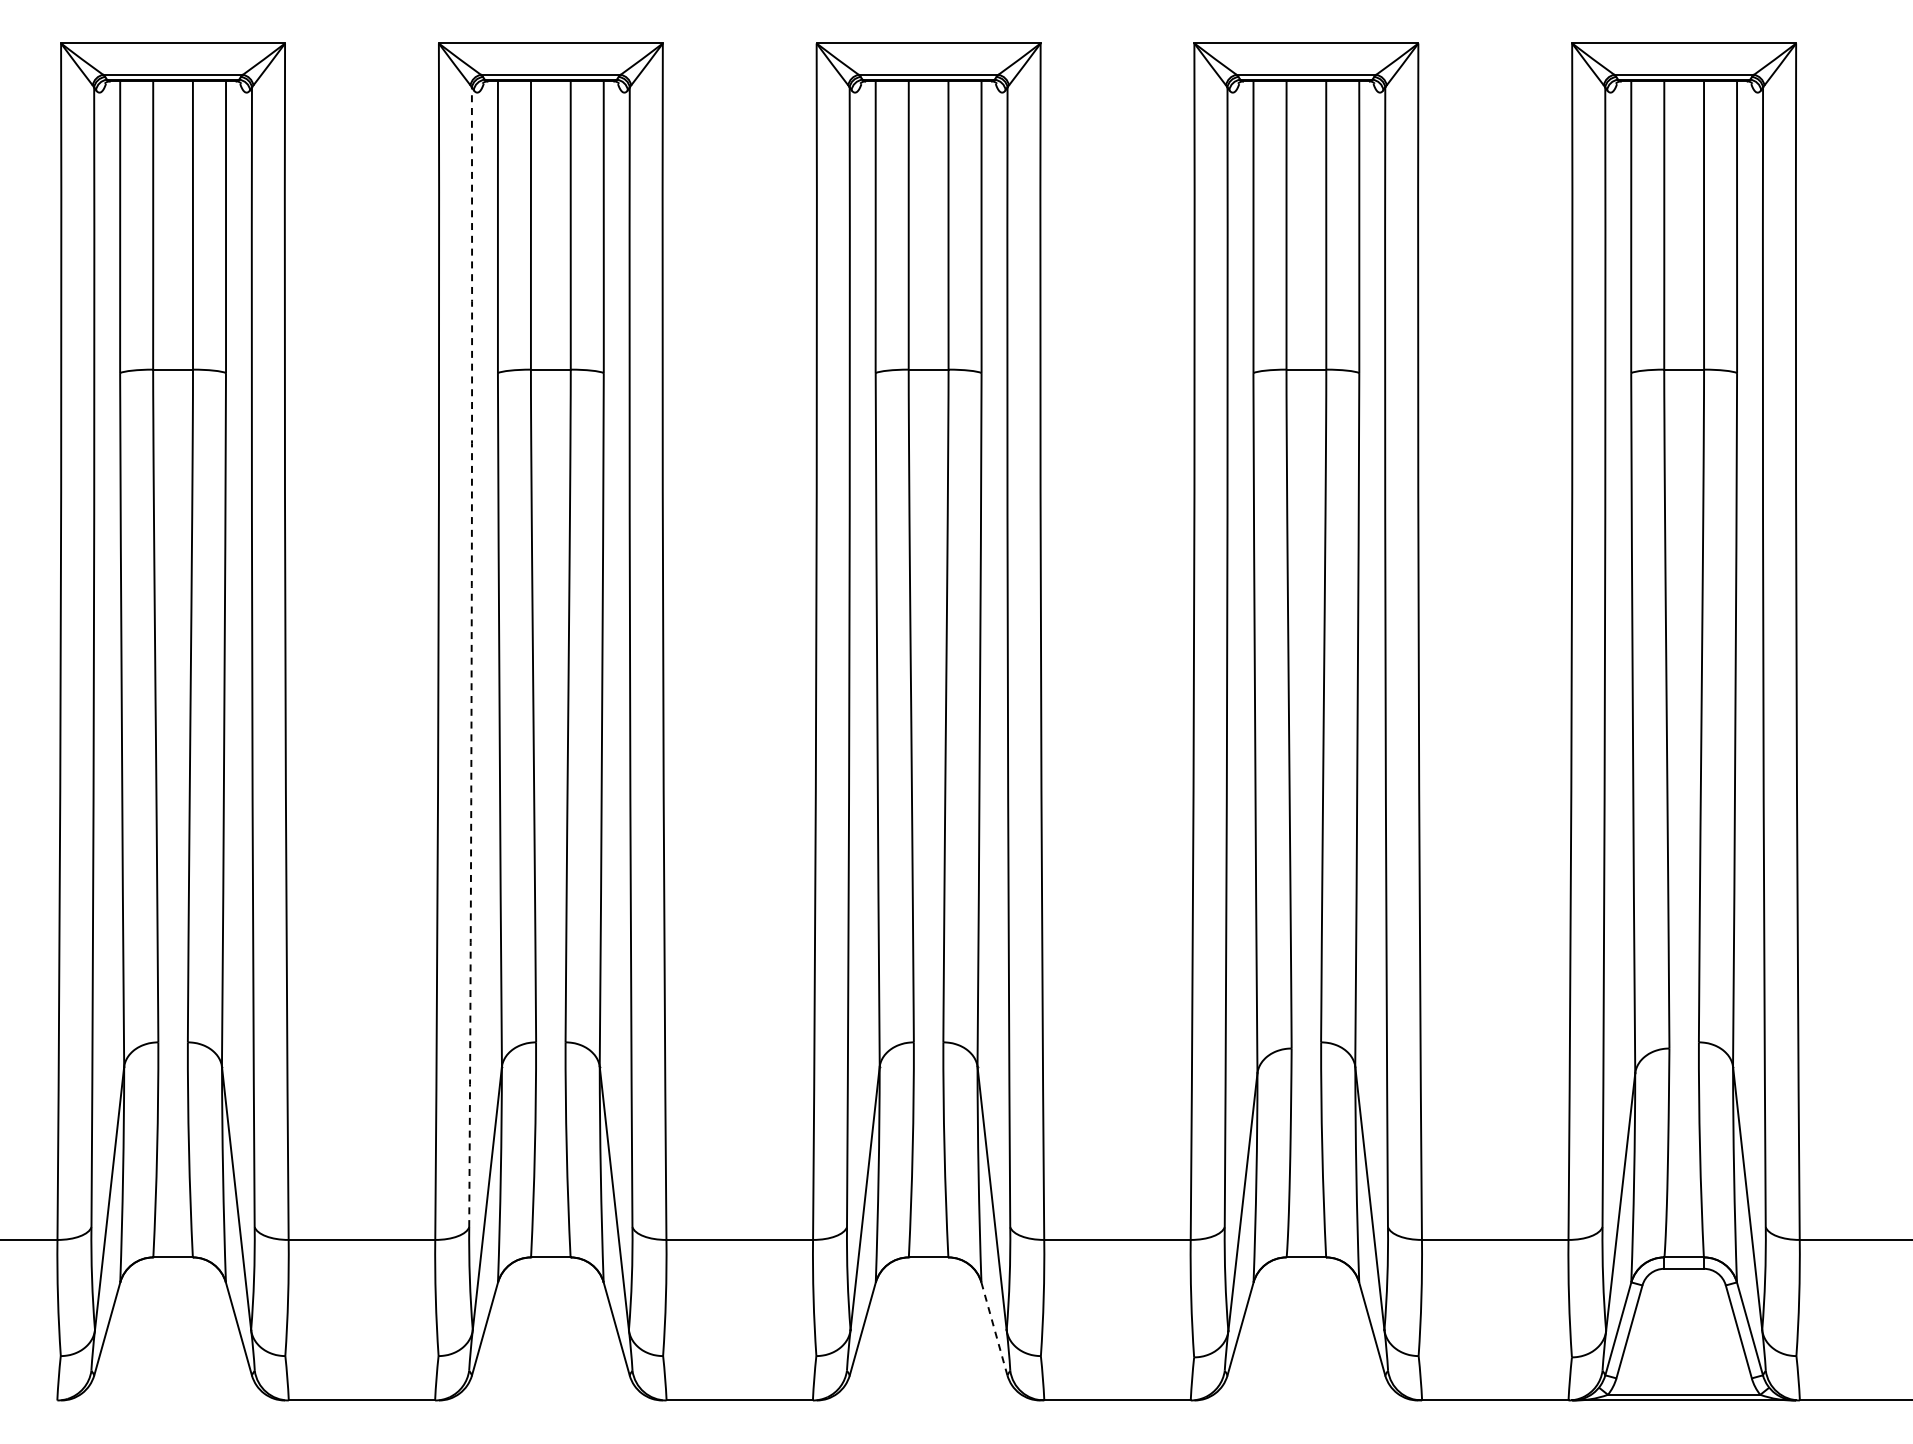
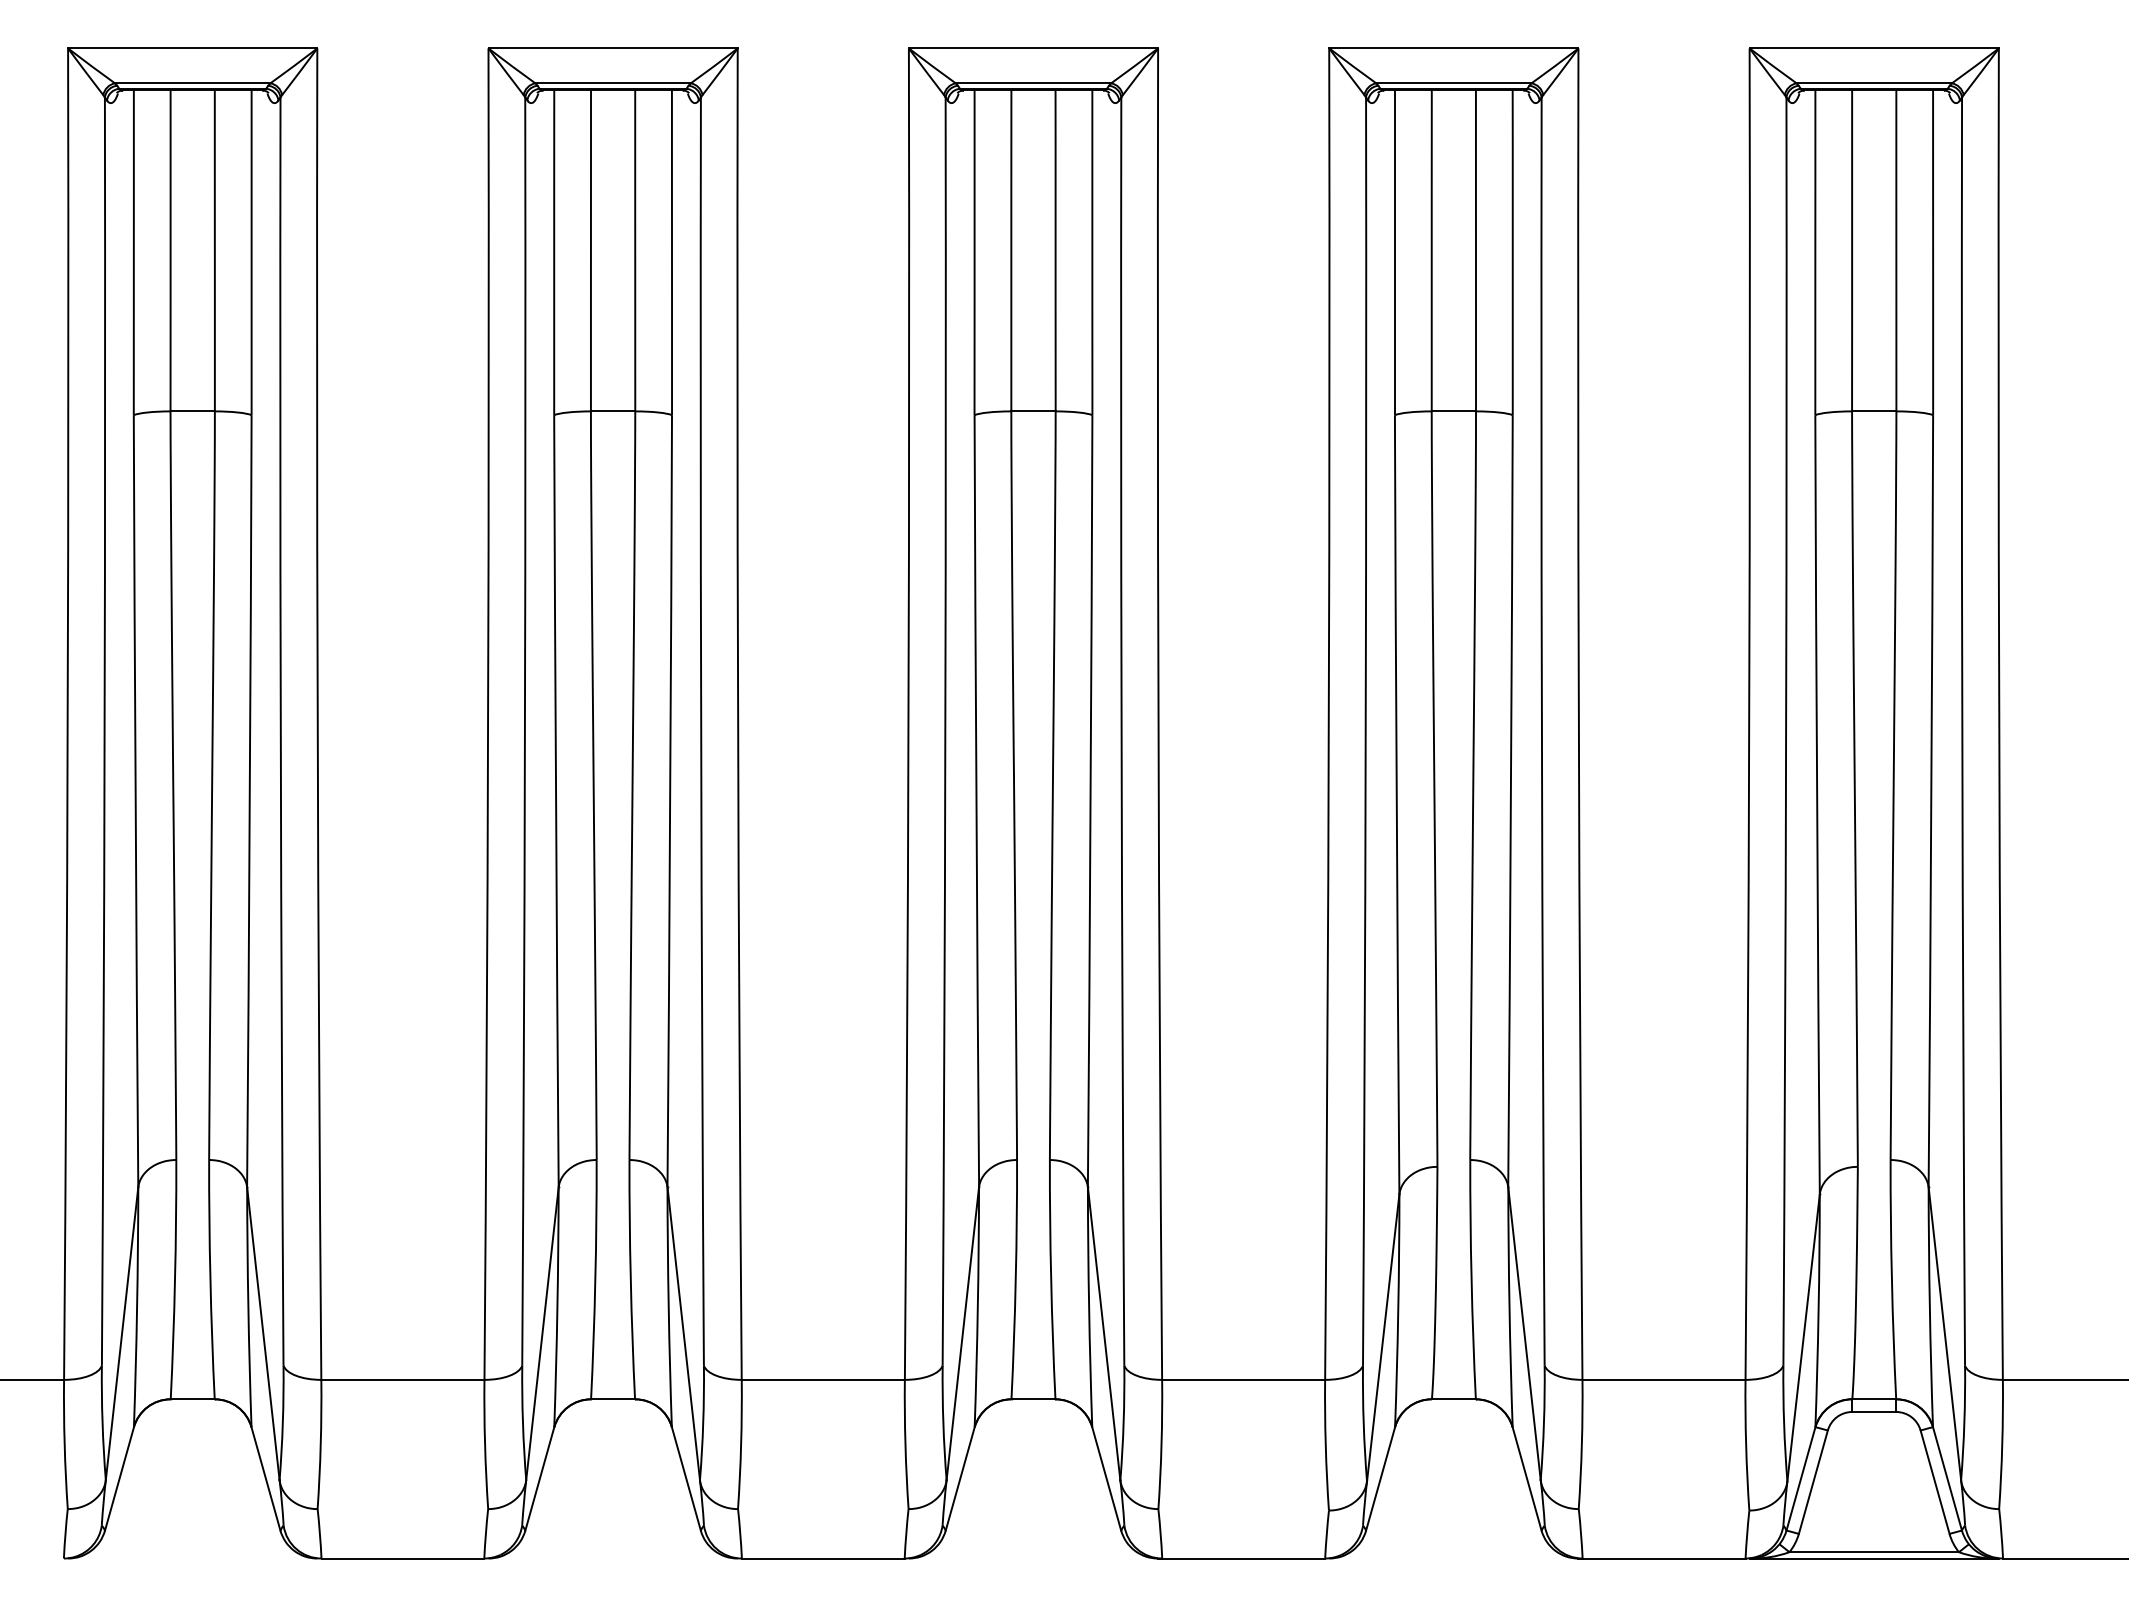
arc: (471, 657) -> (524, 731), dashed -> solid
line: (994, 1328) -> (1106, 1478), dashed -> solid

